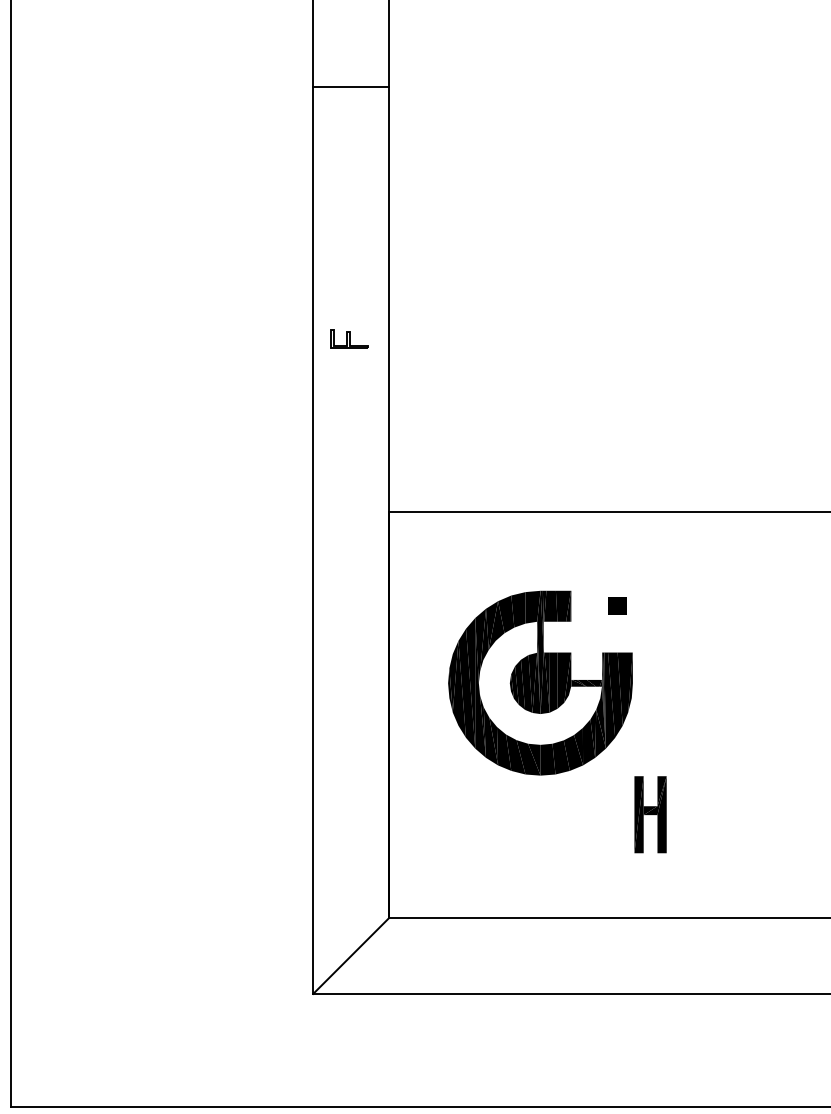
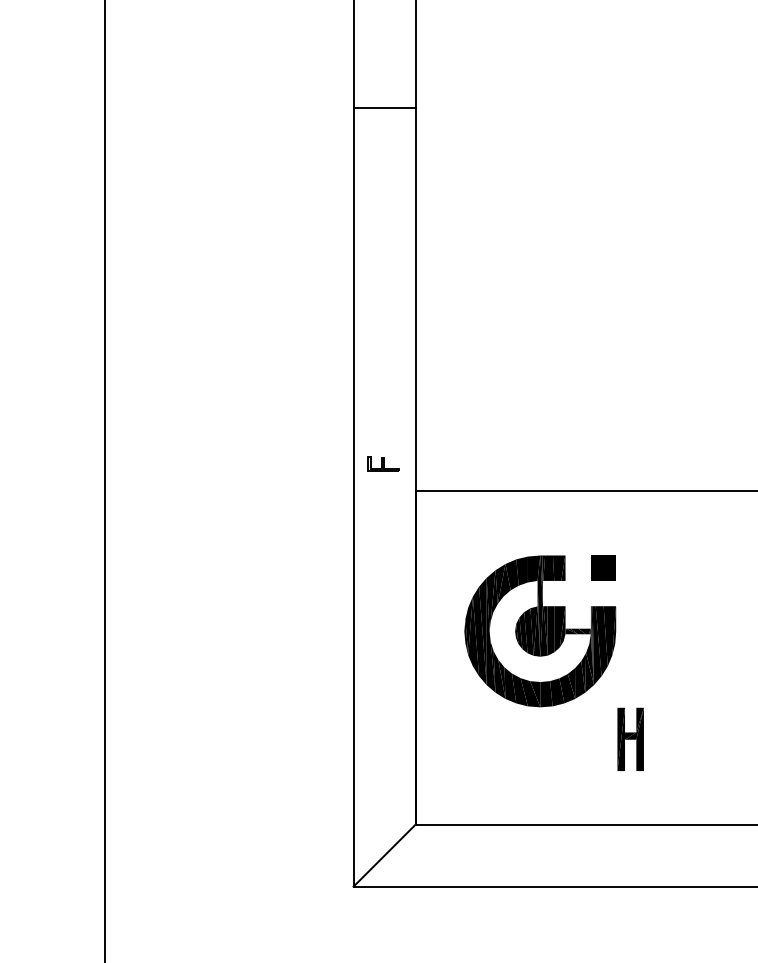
line: (350, 86) -> (384, 108), moved
part: (349, 338) -> (383, 463), moved
part: (617, 605) -> (603, 567), size x1.67

